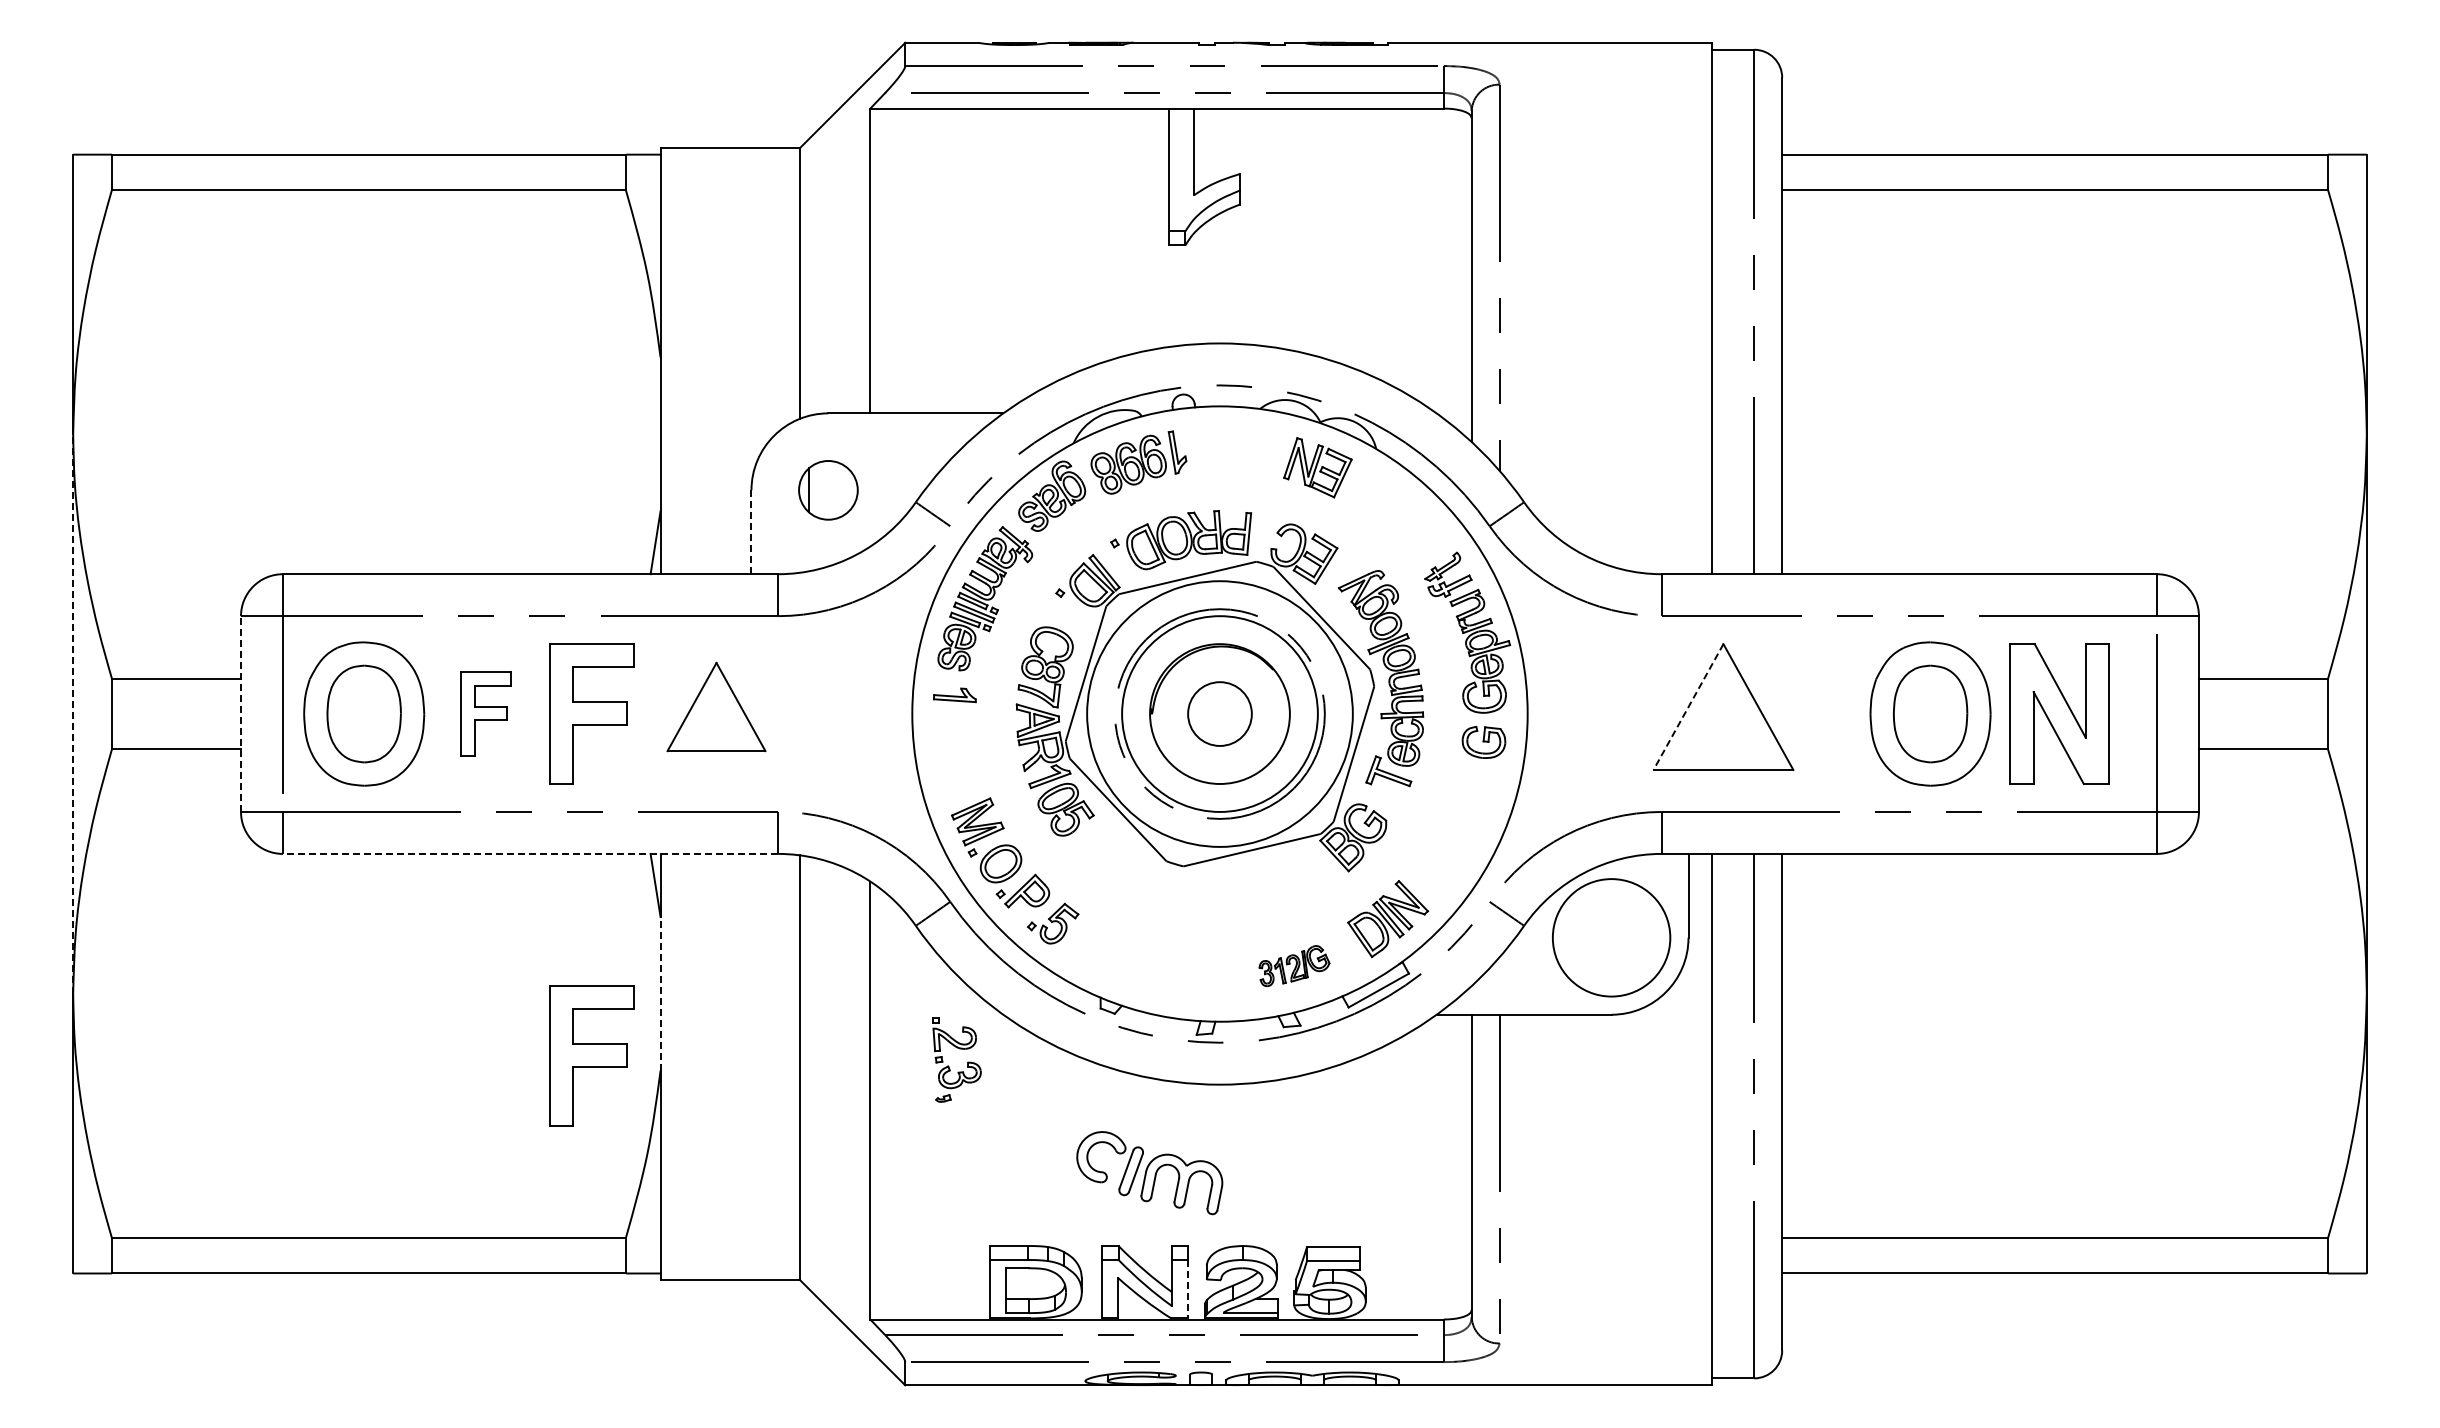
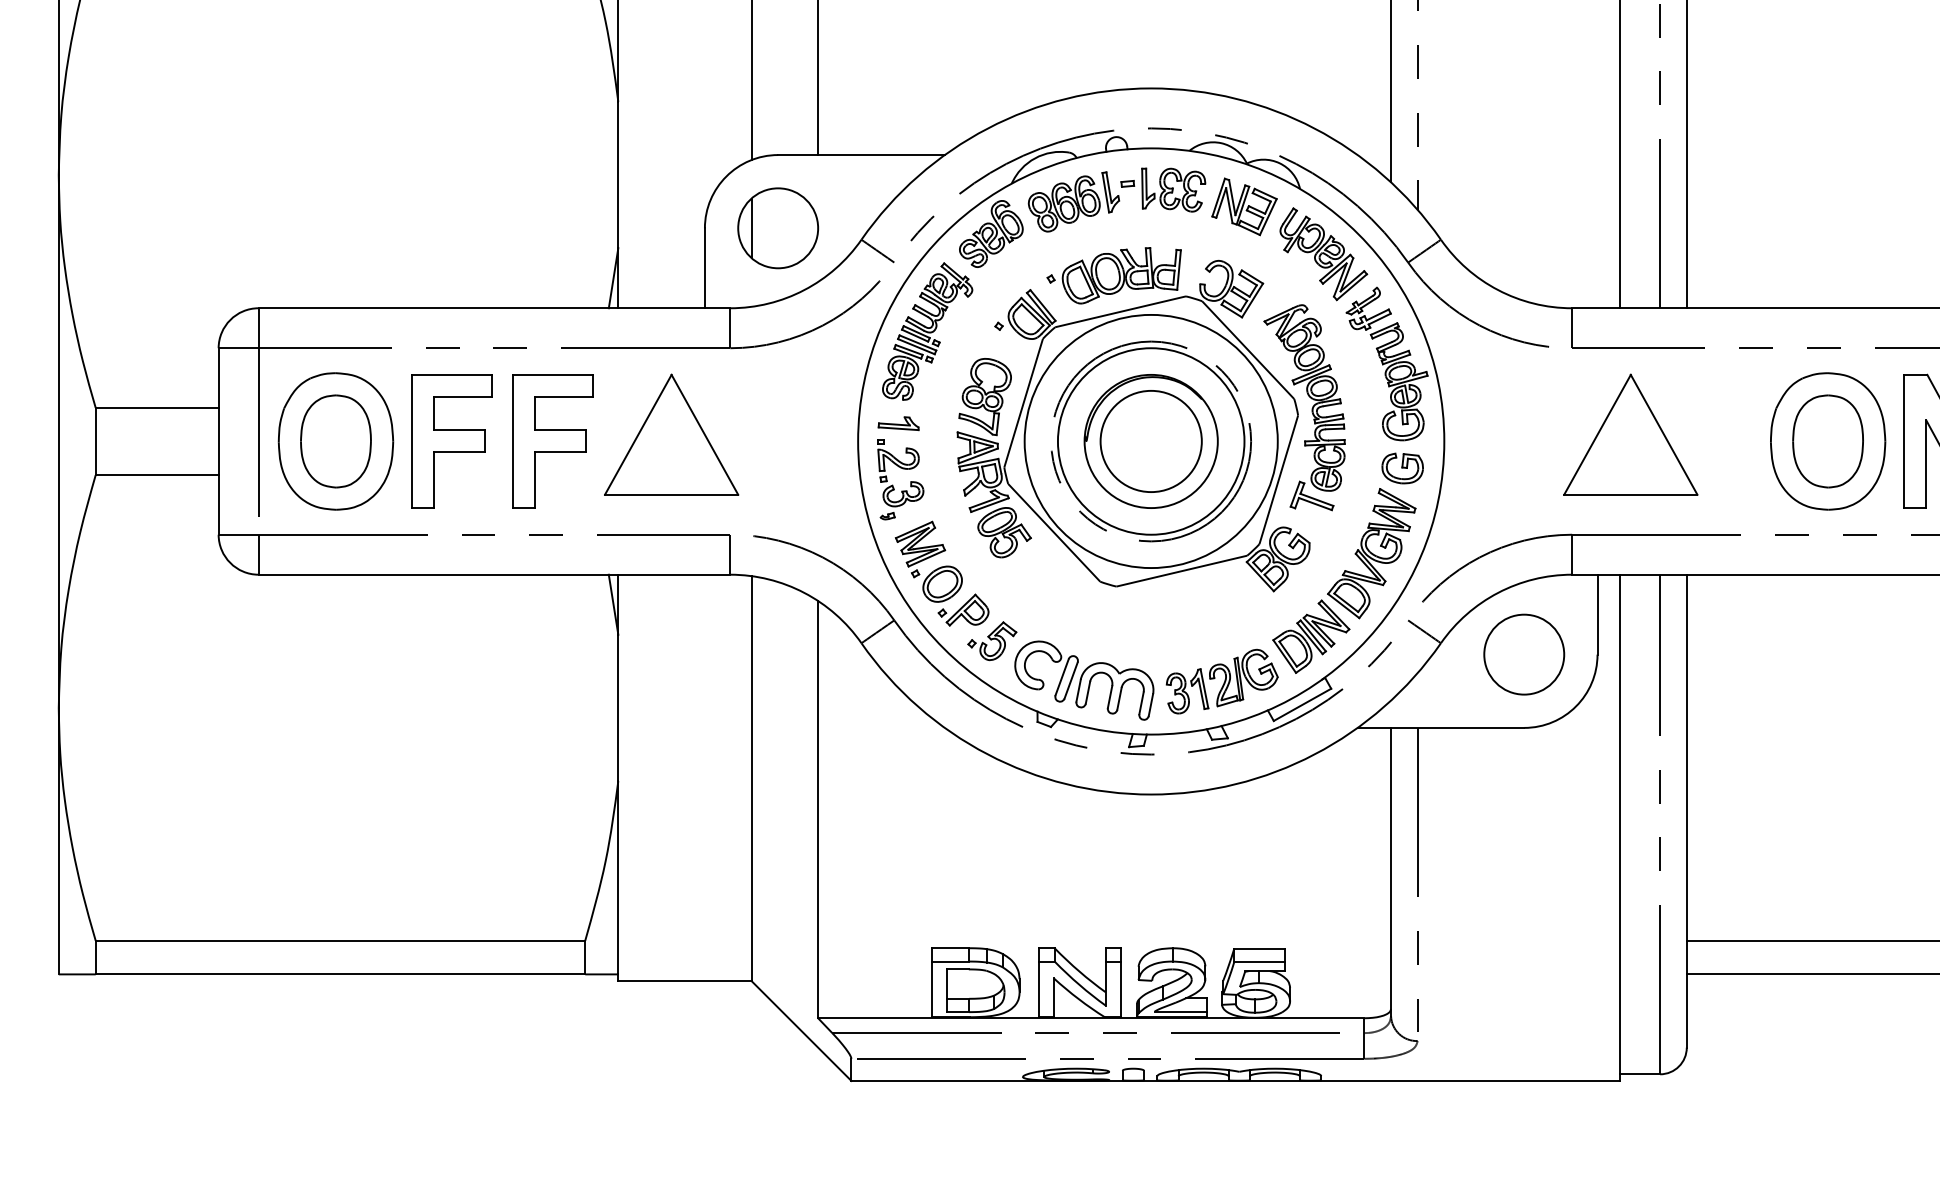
part: (1232, 449) -> (1163, 189), added
part: (828, 490) -> (778, 228), size x1.43
part: (1400, 517) -> (1323, 254), added
line: (751, 532) -> (704, 268), dashed -> solid
part: (716, 706) -> (671, 434), size x1.43
line: (1688, 707) -> (1597, 435), dashed -> solid
part: (485, 713) -> (451, 440), size x1.67
circle: (1219, 713) -> (1150, 440), size x1.67
line: (73, 714) -> (59, 441), dashed -> solid
line: (241, 714) -> (219, 441), dashed -> solid
part: (1451, 831) -> (1371, 553), added
line: (530, 853) -> (494, 574), dashed -> solid
circle: (1611, 937) -> (1524, 654), size x0.71
part: (1294, 965) -> (1222, 681), size x1.67
line: (660, 993) -> (618, 707), dashed -> solid
part: (591, 1055) -> (552, 766), removed
part: (949, 1066) -> (893, 485), moved
part: (1149, 1173) -> (1084, 681), moved
line: (1187, 1289) -> (1120, 989), dashed -> solid

